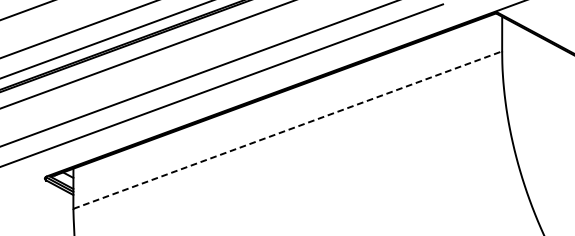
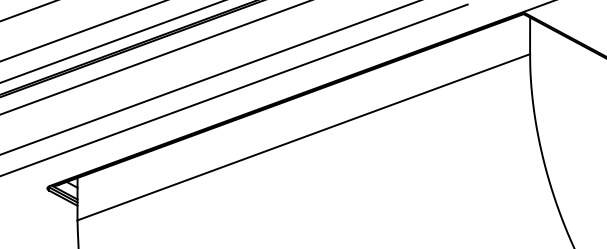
line: (288, 130) -> (304, 137), dashed -> solid

